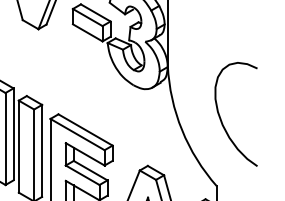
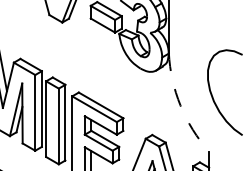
arc: (182, 130) -> (180, 105), solid -> dashed

